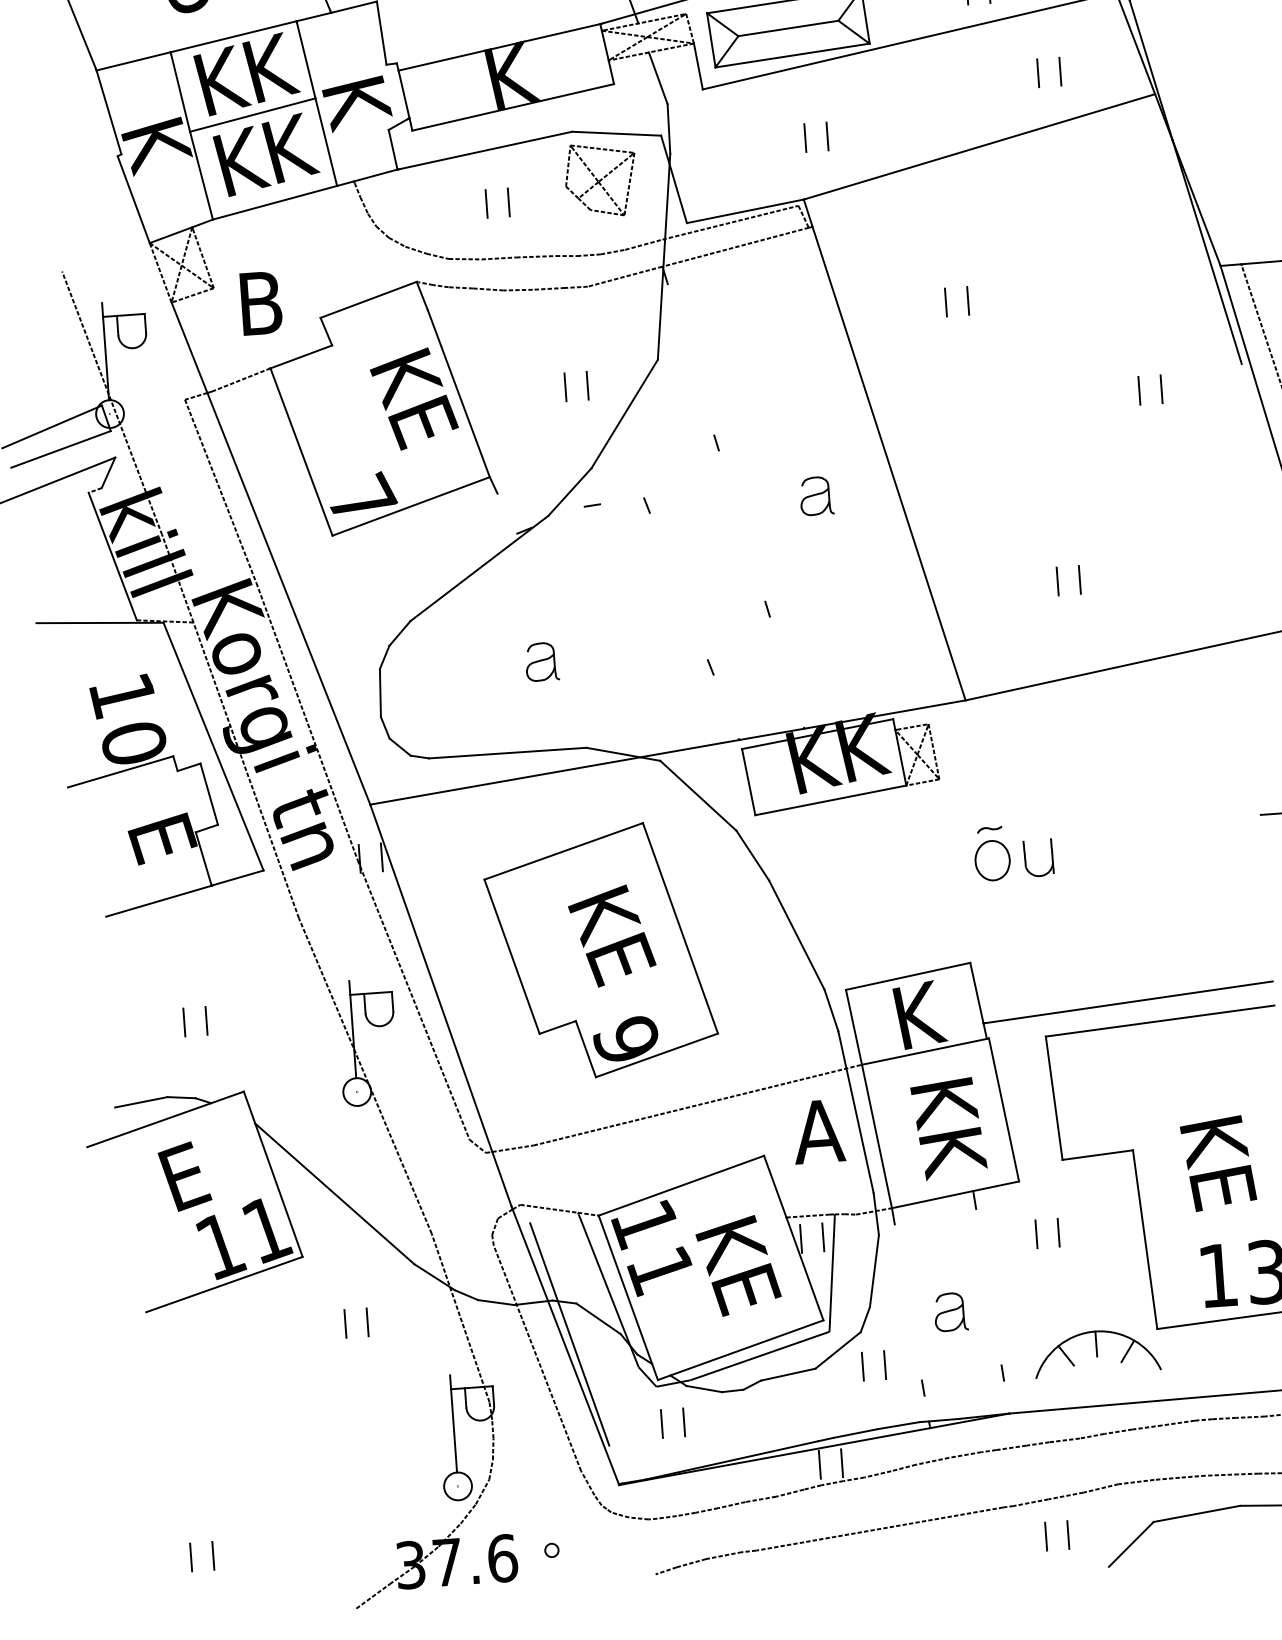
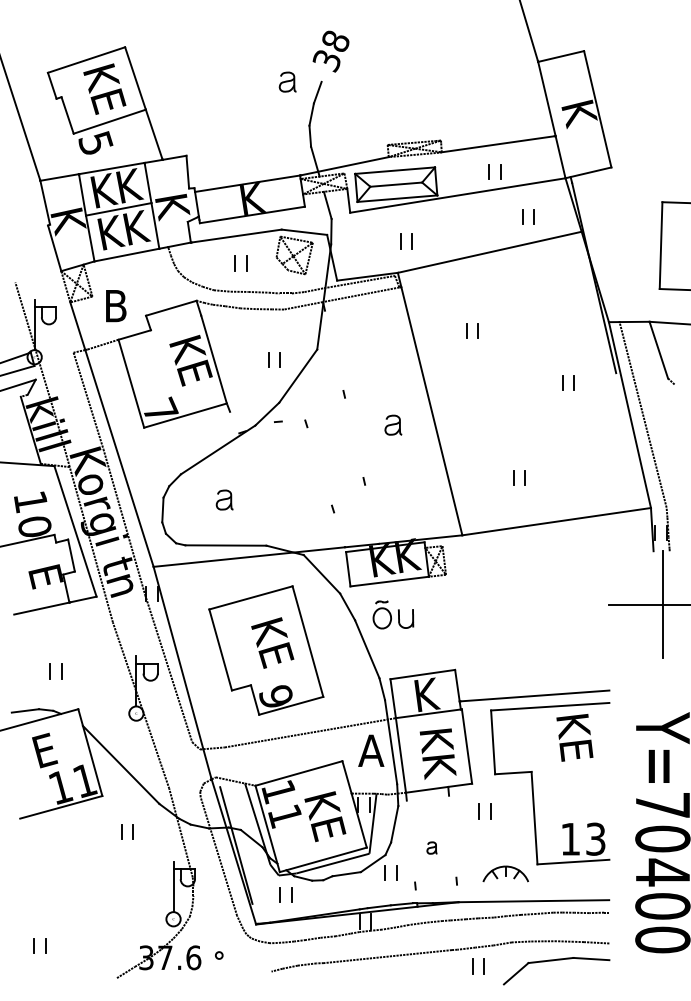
part: (541, 660) -> (224, 499), moved
part: (1013, 851) -> (393, 614), moved
text: (1217, 1162) -> (574, 737), moved
part: (949, 1311) -> (431, 847), size x0.6
part: (1096, 1351) -> (505, 873), size x0.7

